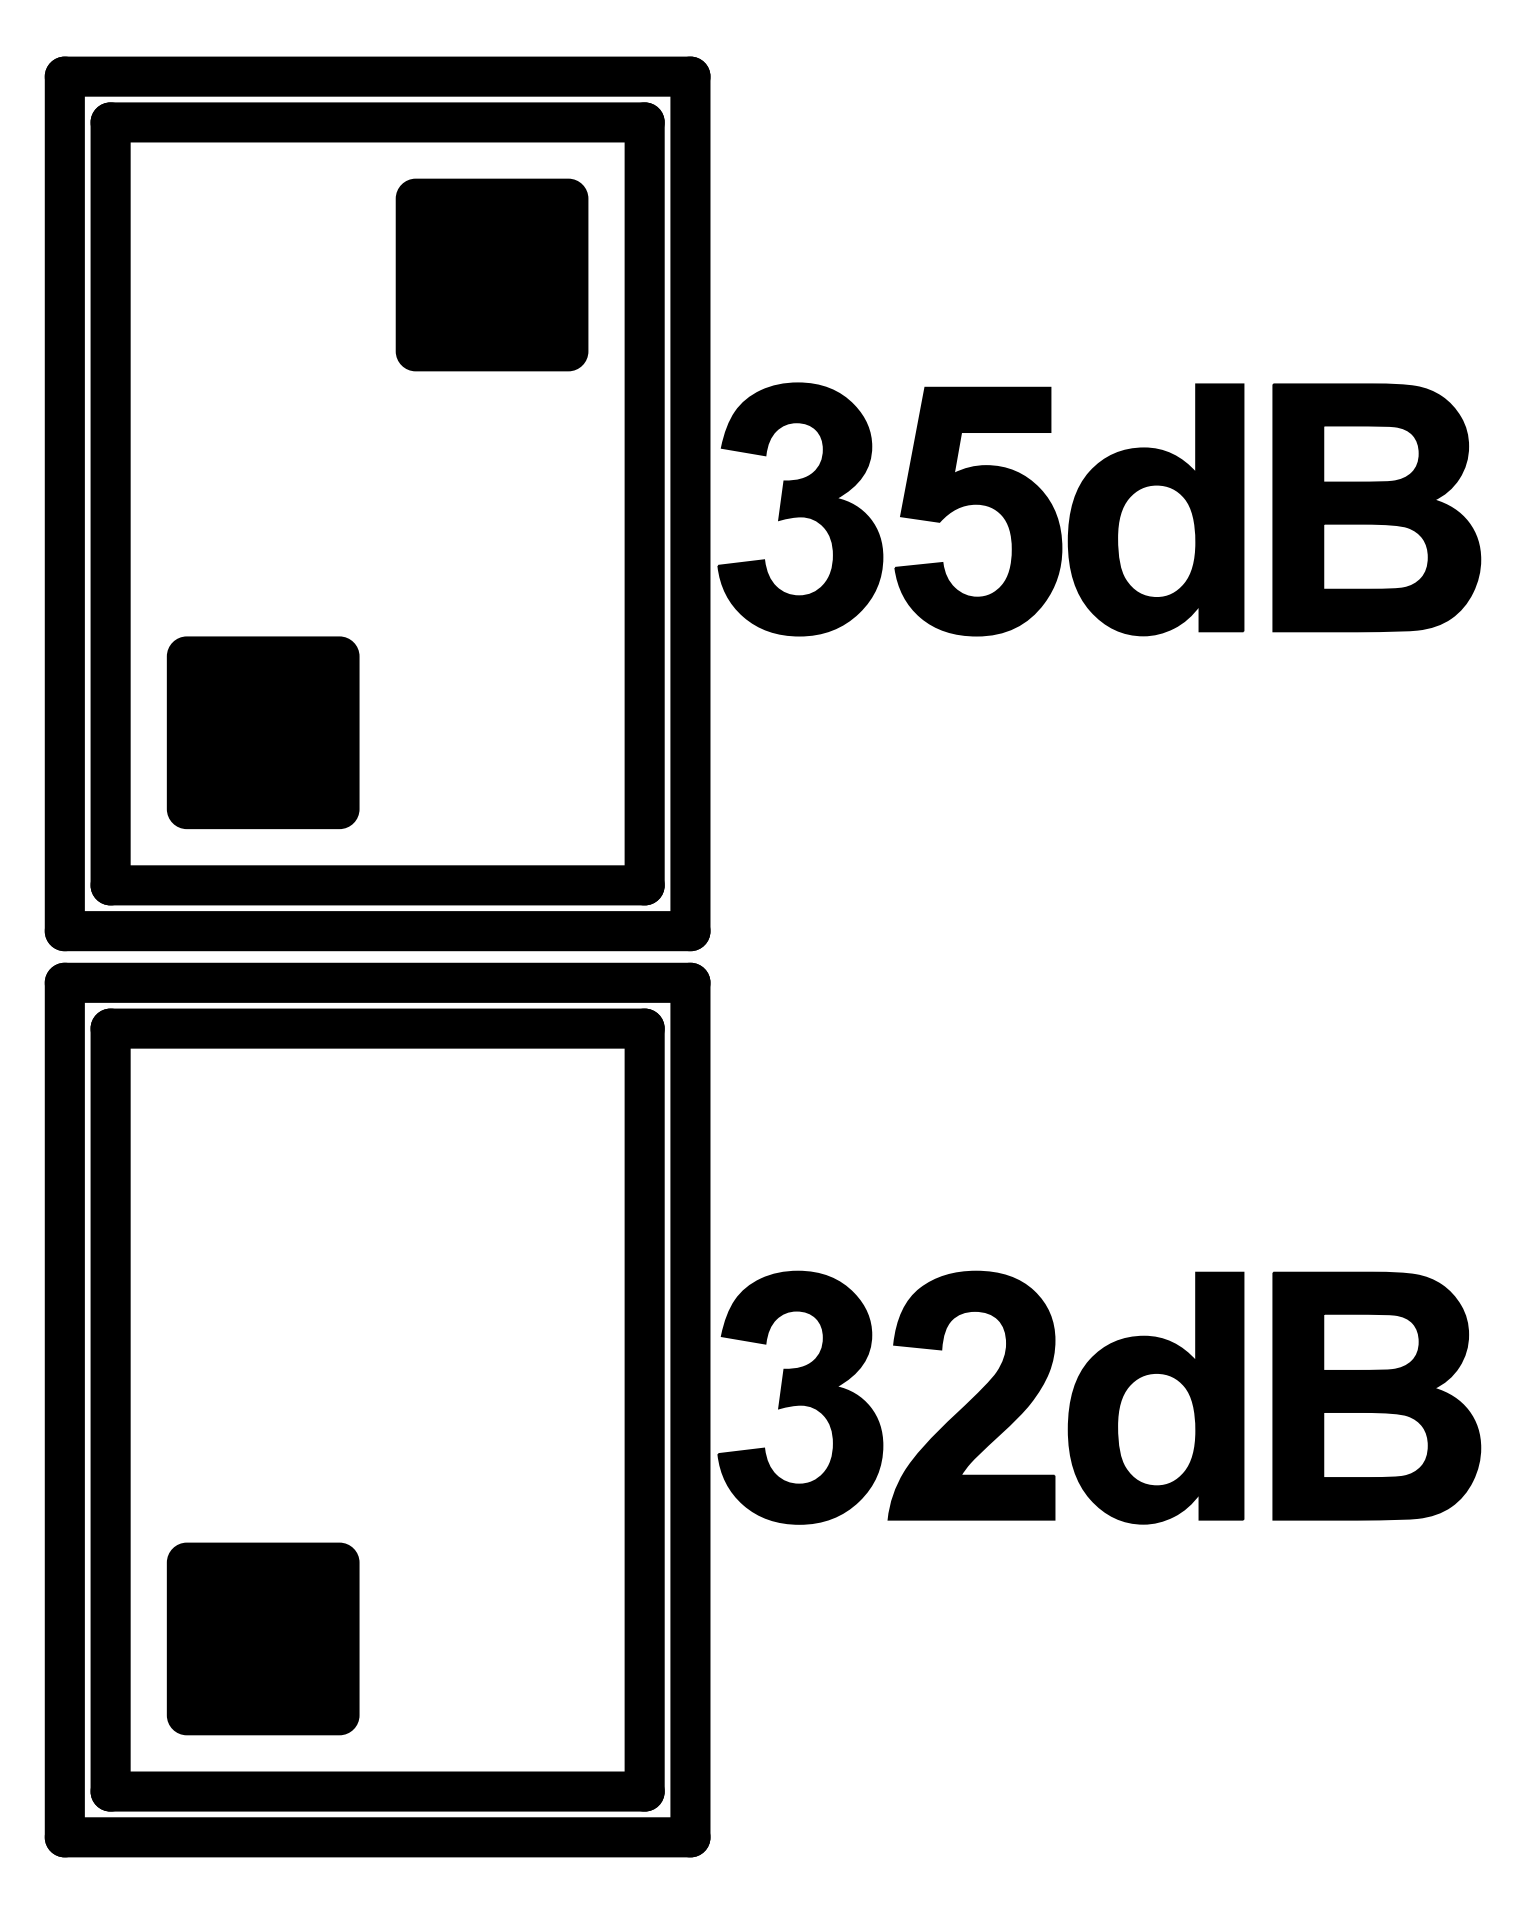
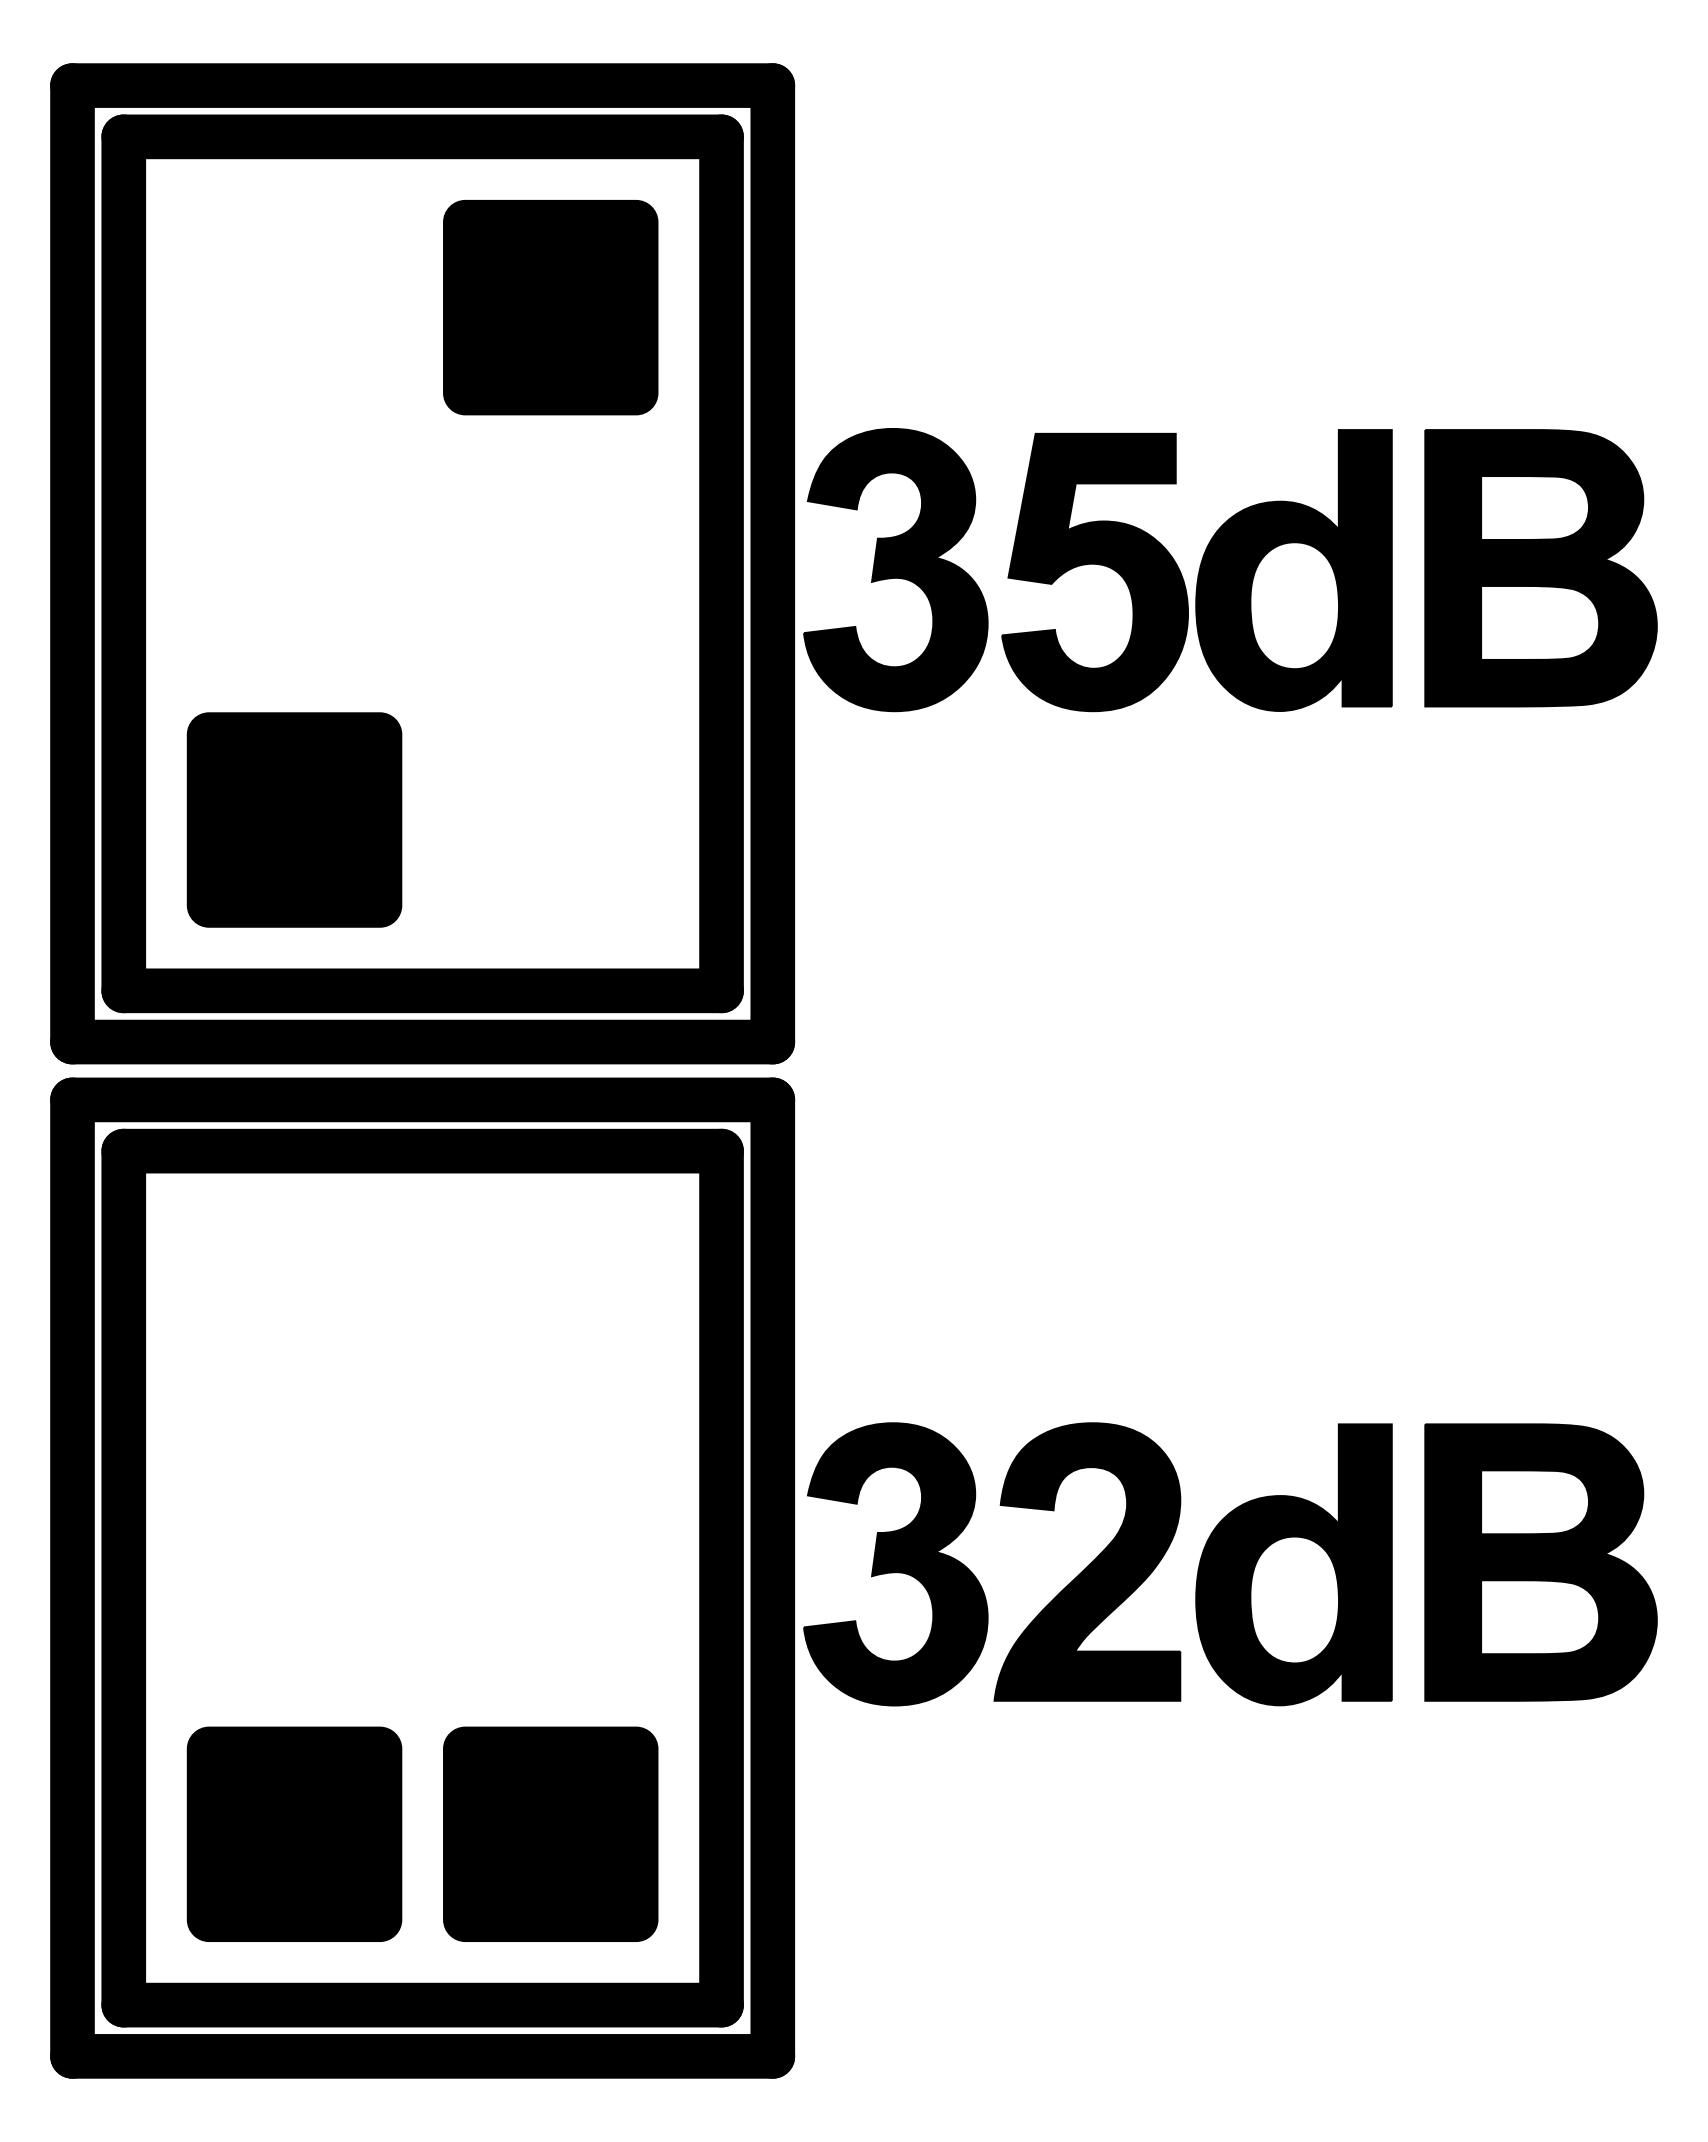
part: (491, 1638) -> (550, 1833), added

